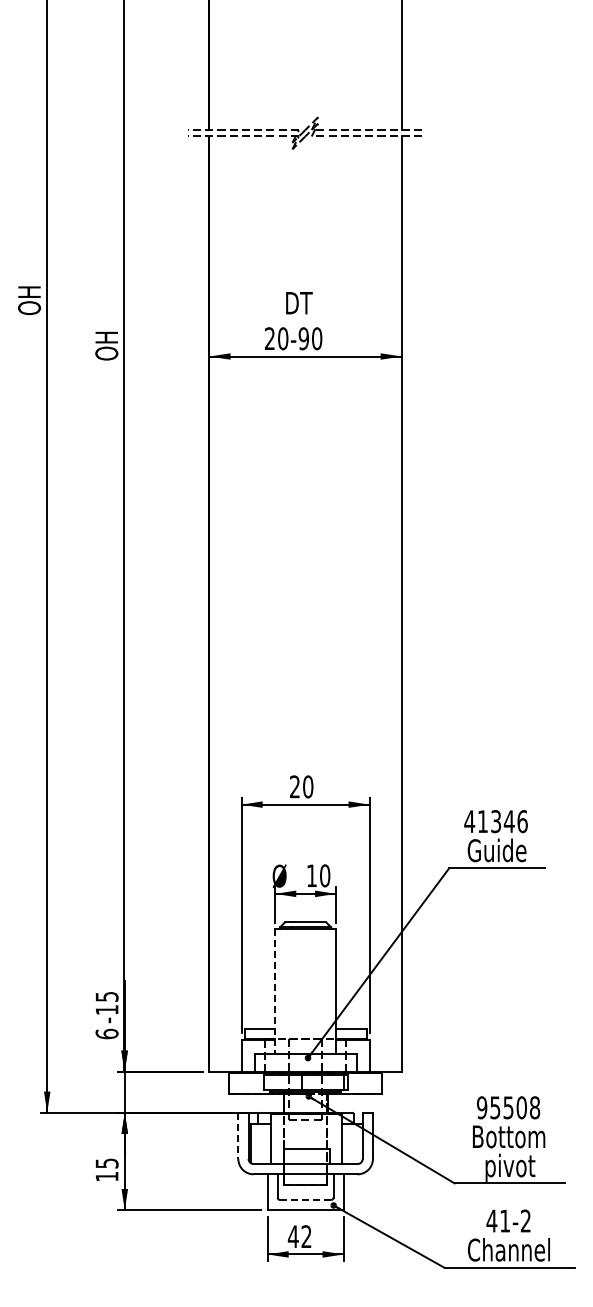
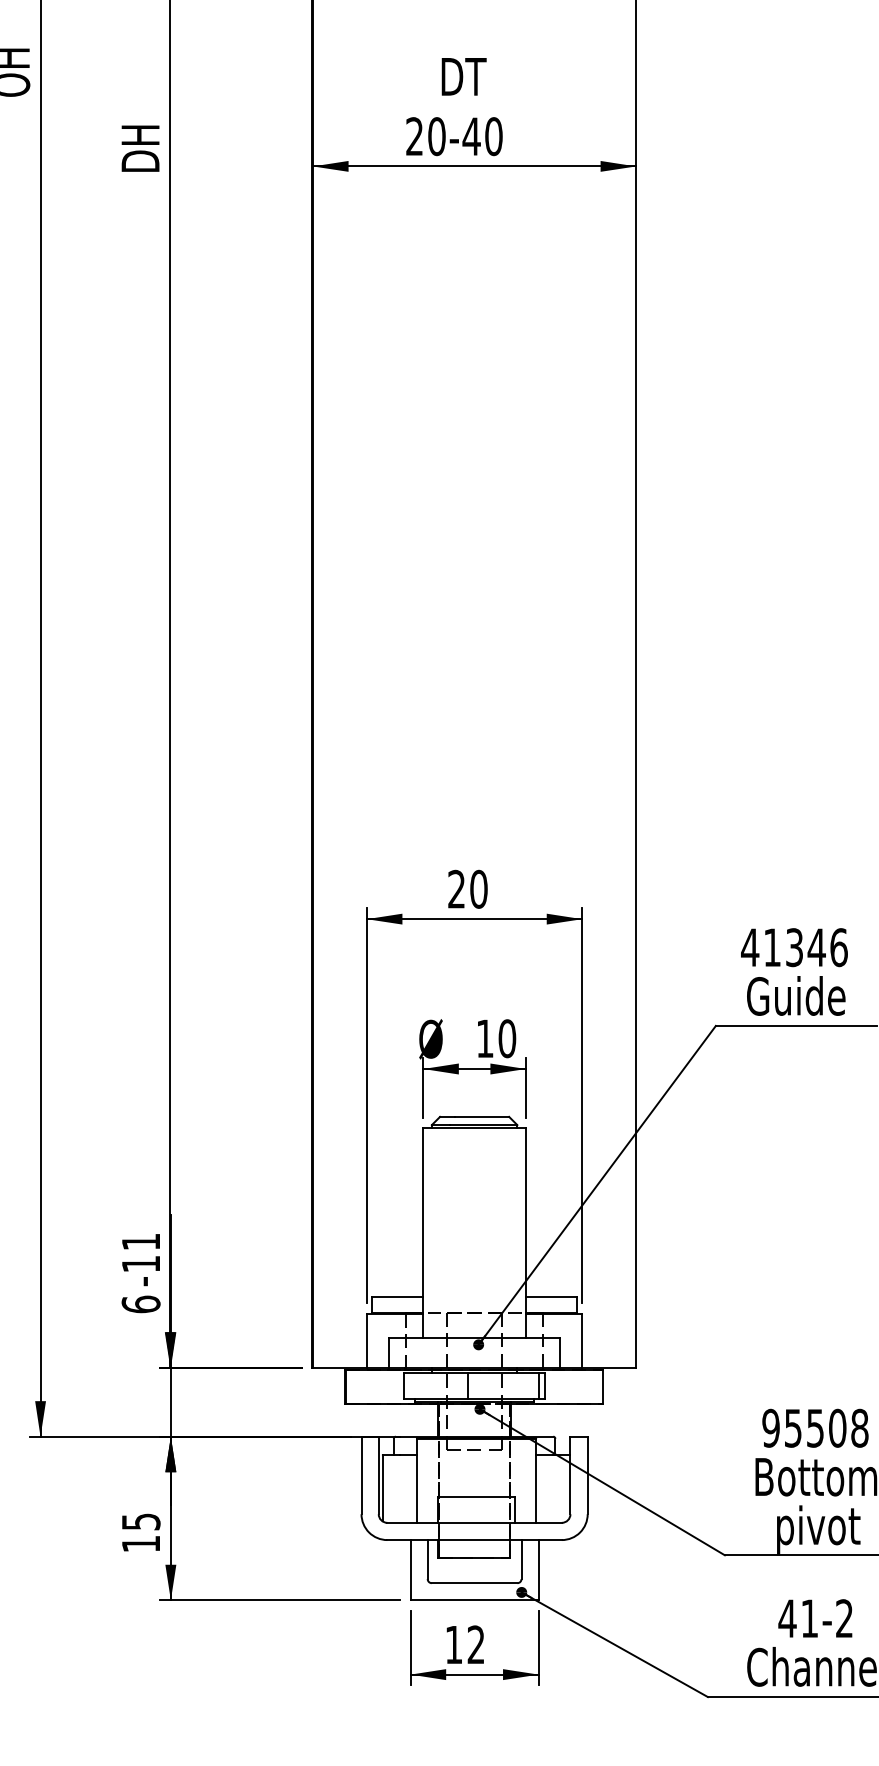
text: (303, 338) -> (471, 136), 20-90 -> 20-40
text: (106, 345) -> (140, 147), OH -> DH
line: (275, 991) -> (423, 1232), dashed -> solid
text: (106, 996) -> (140, 1241), -15 -> -11
line: (238, 1136) -> (361, 1476), dashed -> solid
line: (305, 1199) -> (474, 1582), dashed -> solid
text: (292, 1236) -> (452, 1644), 42 -> 12

